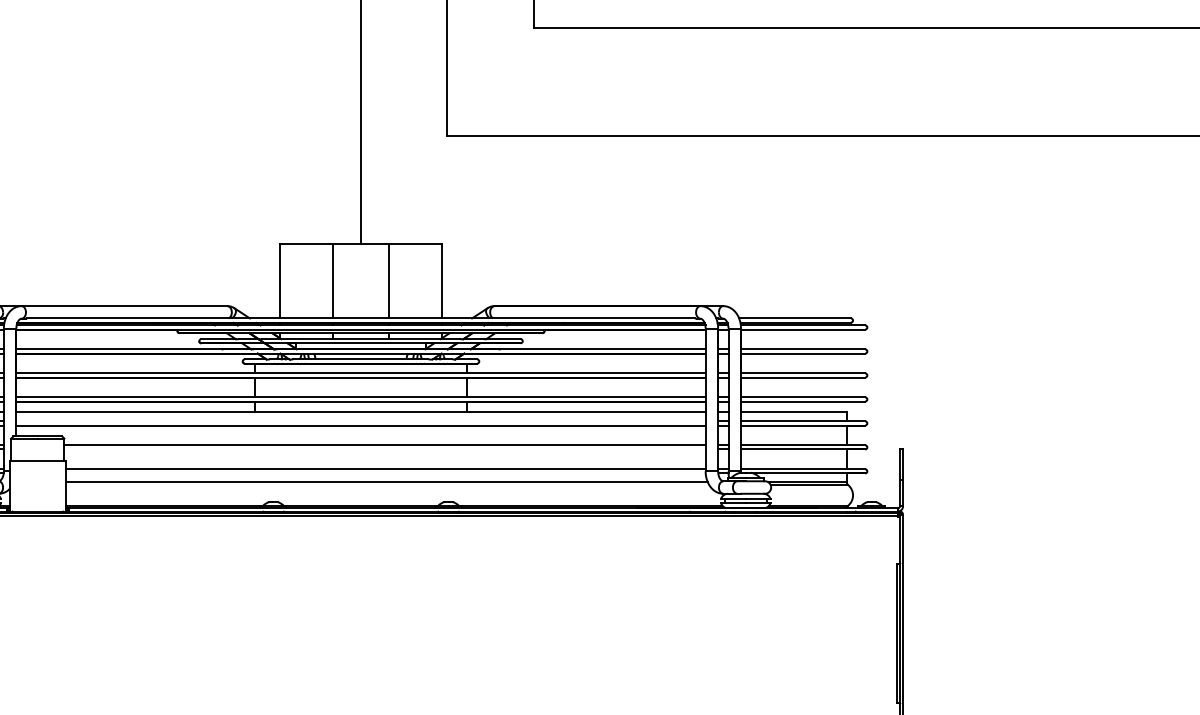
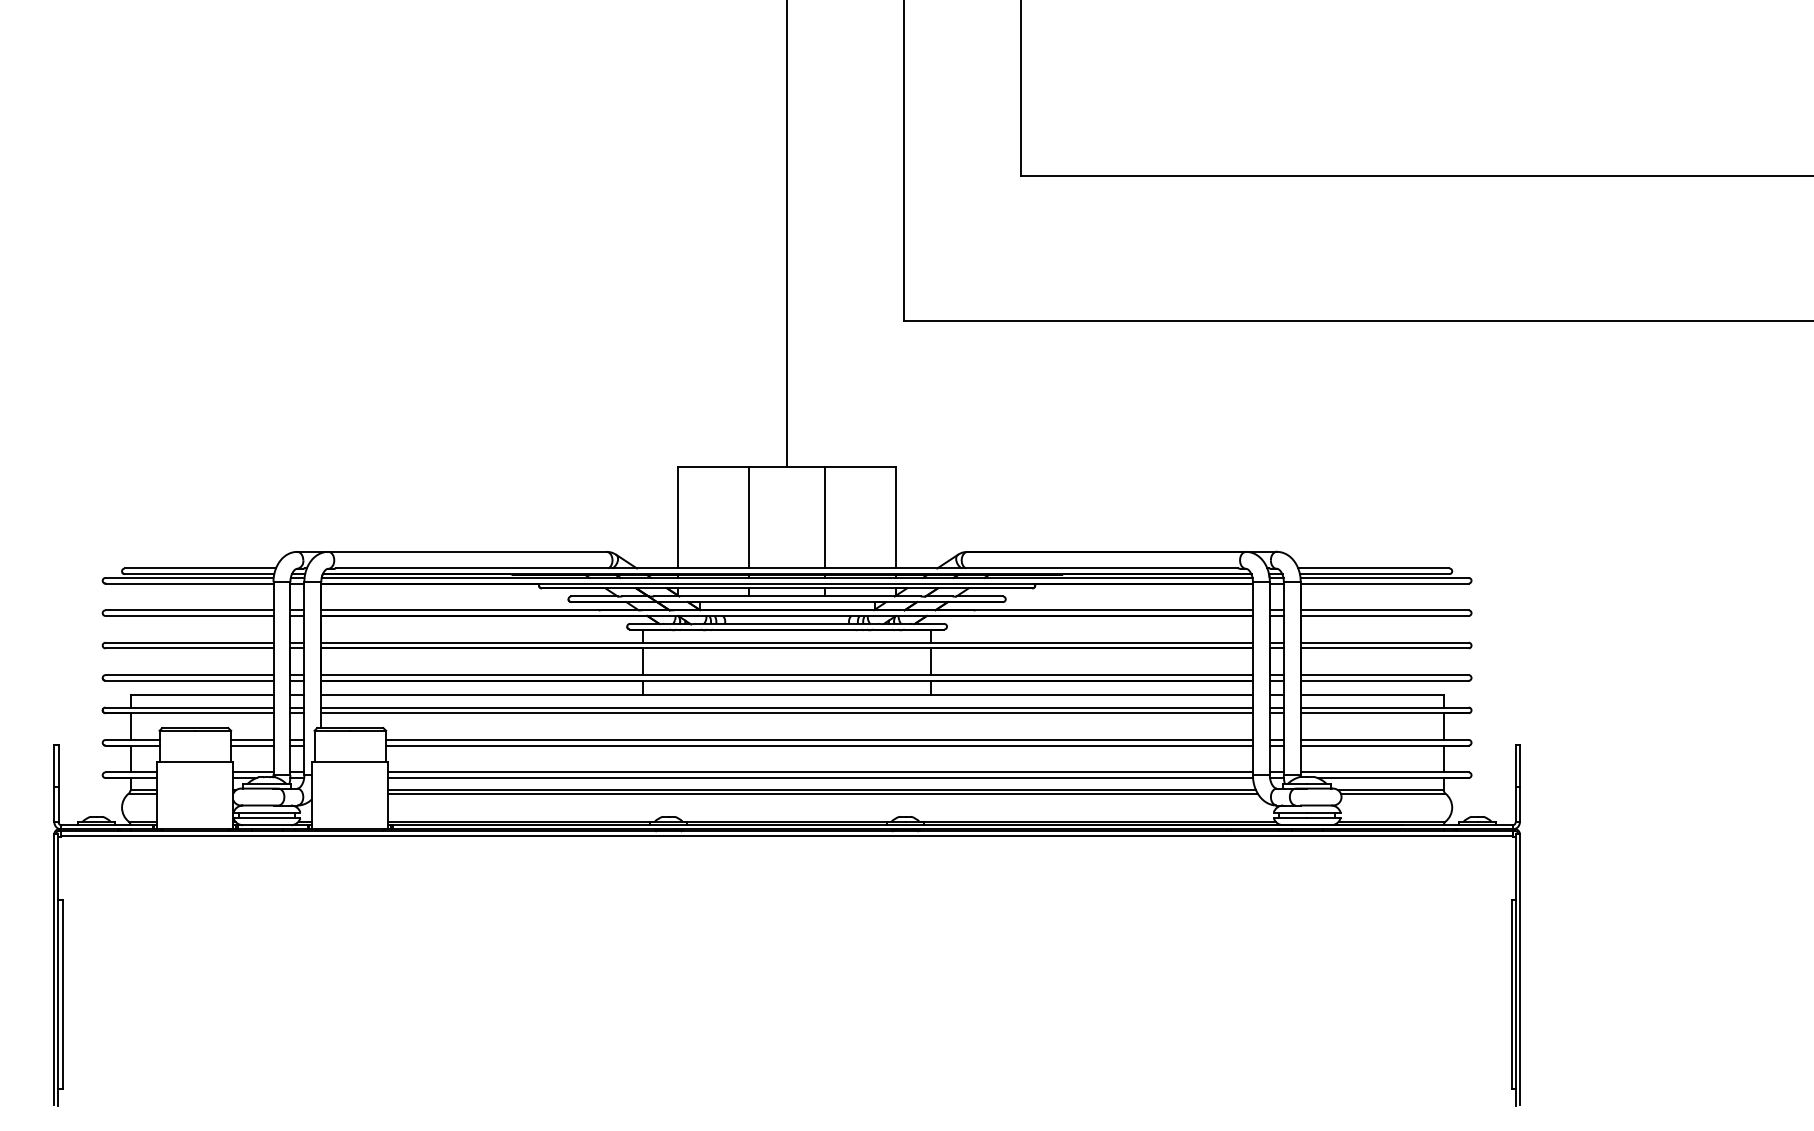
line: (360, 421) -> (786, 707), added
line: (384, 449) -> (819, 745), added
line: (385, 473) -> (820, 778), added
line: (387, 484) -> (822, 793), added

